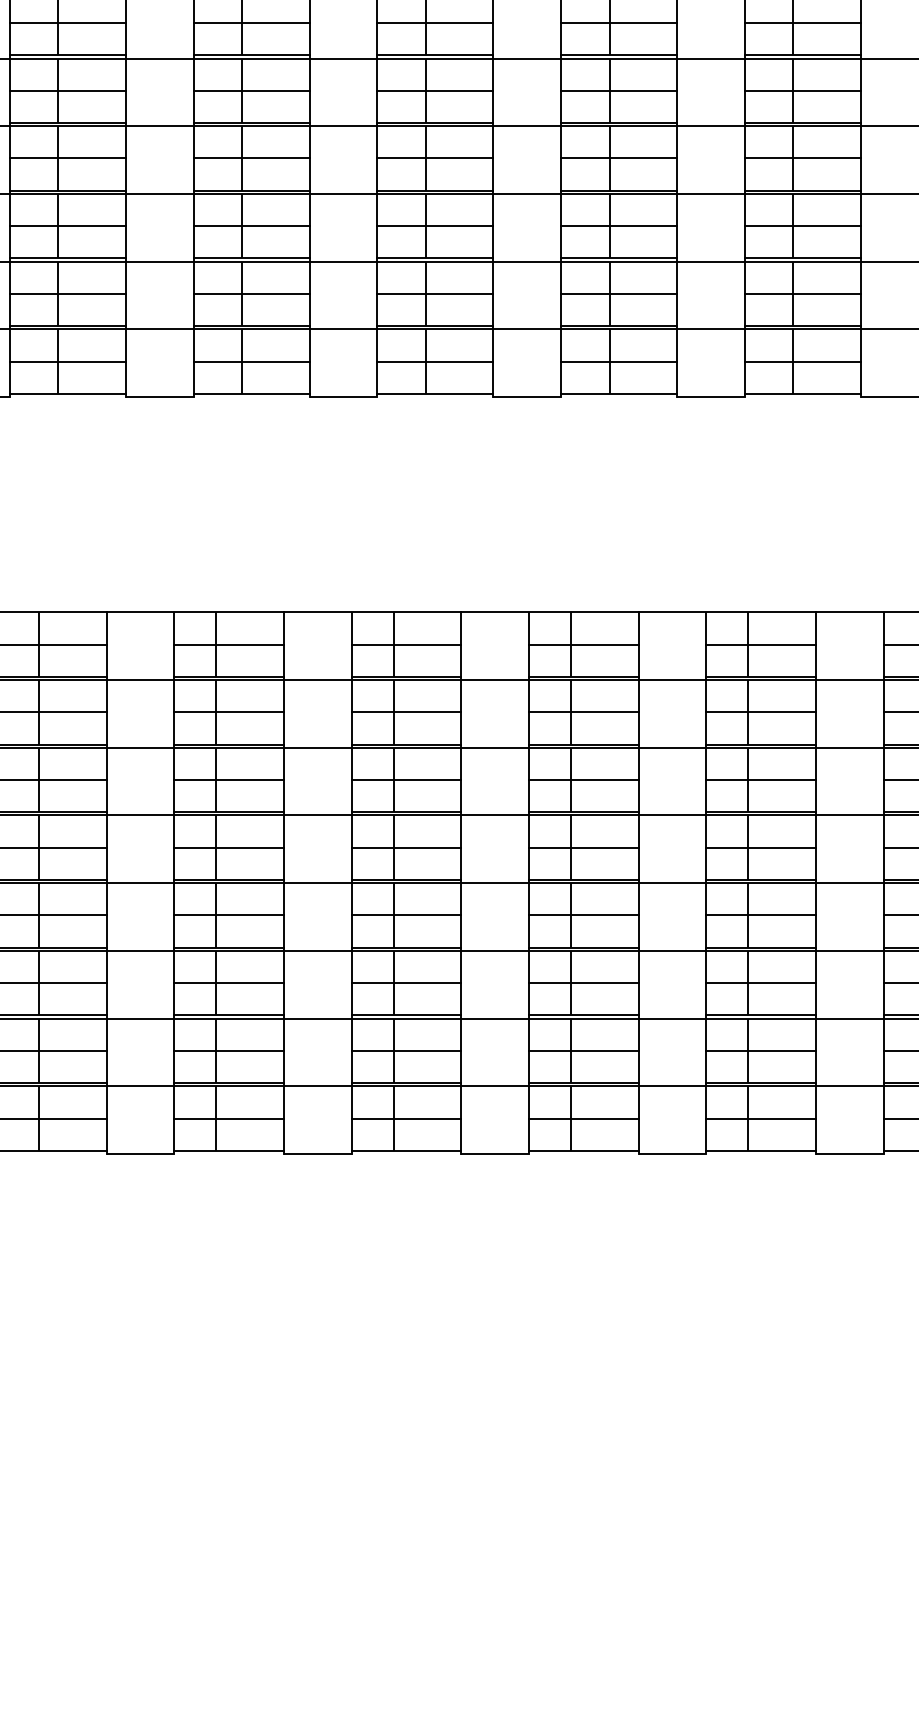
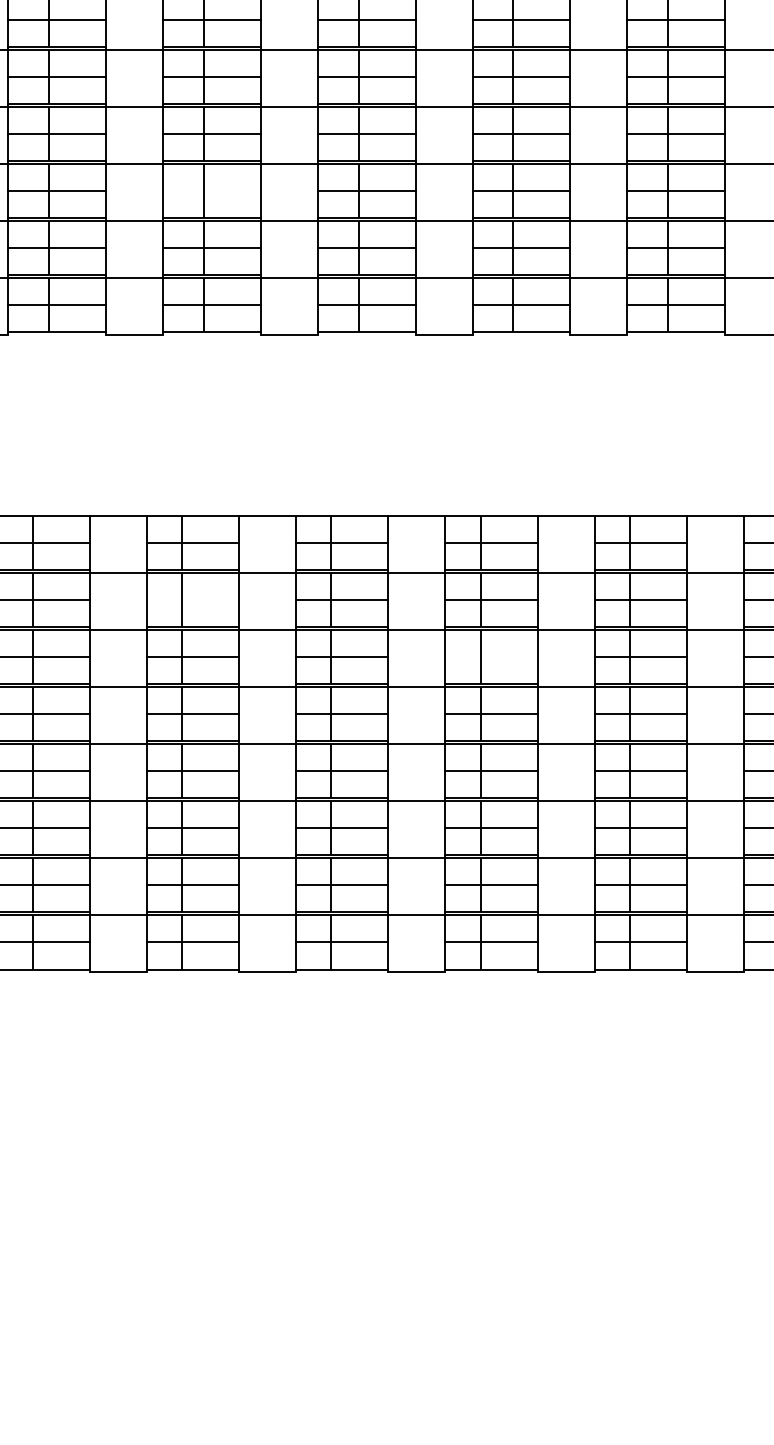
line: (251, 226) -> (211, 191), removed
line: (228, 712) -> (192, 600), removed
line: (583, 779) -> (491, 656), removed

